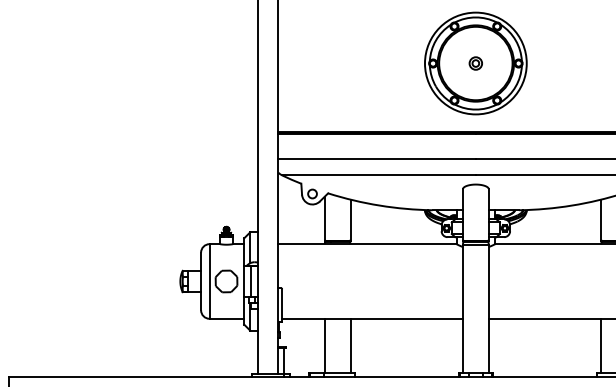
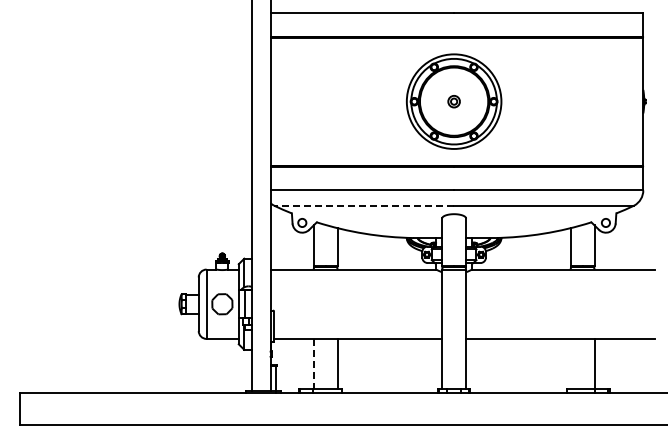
line: (378, 175) -> (363, 205), solid -> dashed
line: (601, 345) -> (570, 363), removed
line: (324, 346) -> (313, 364), solid -> dashed

